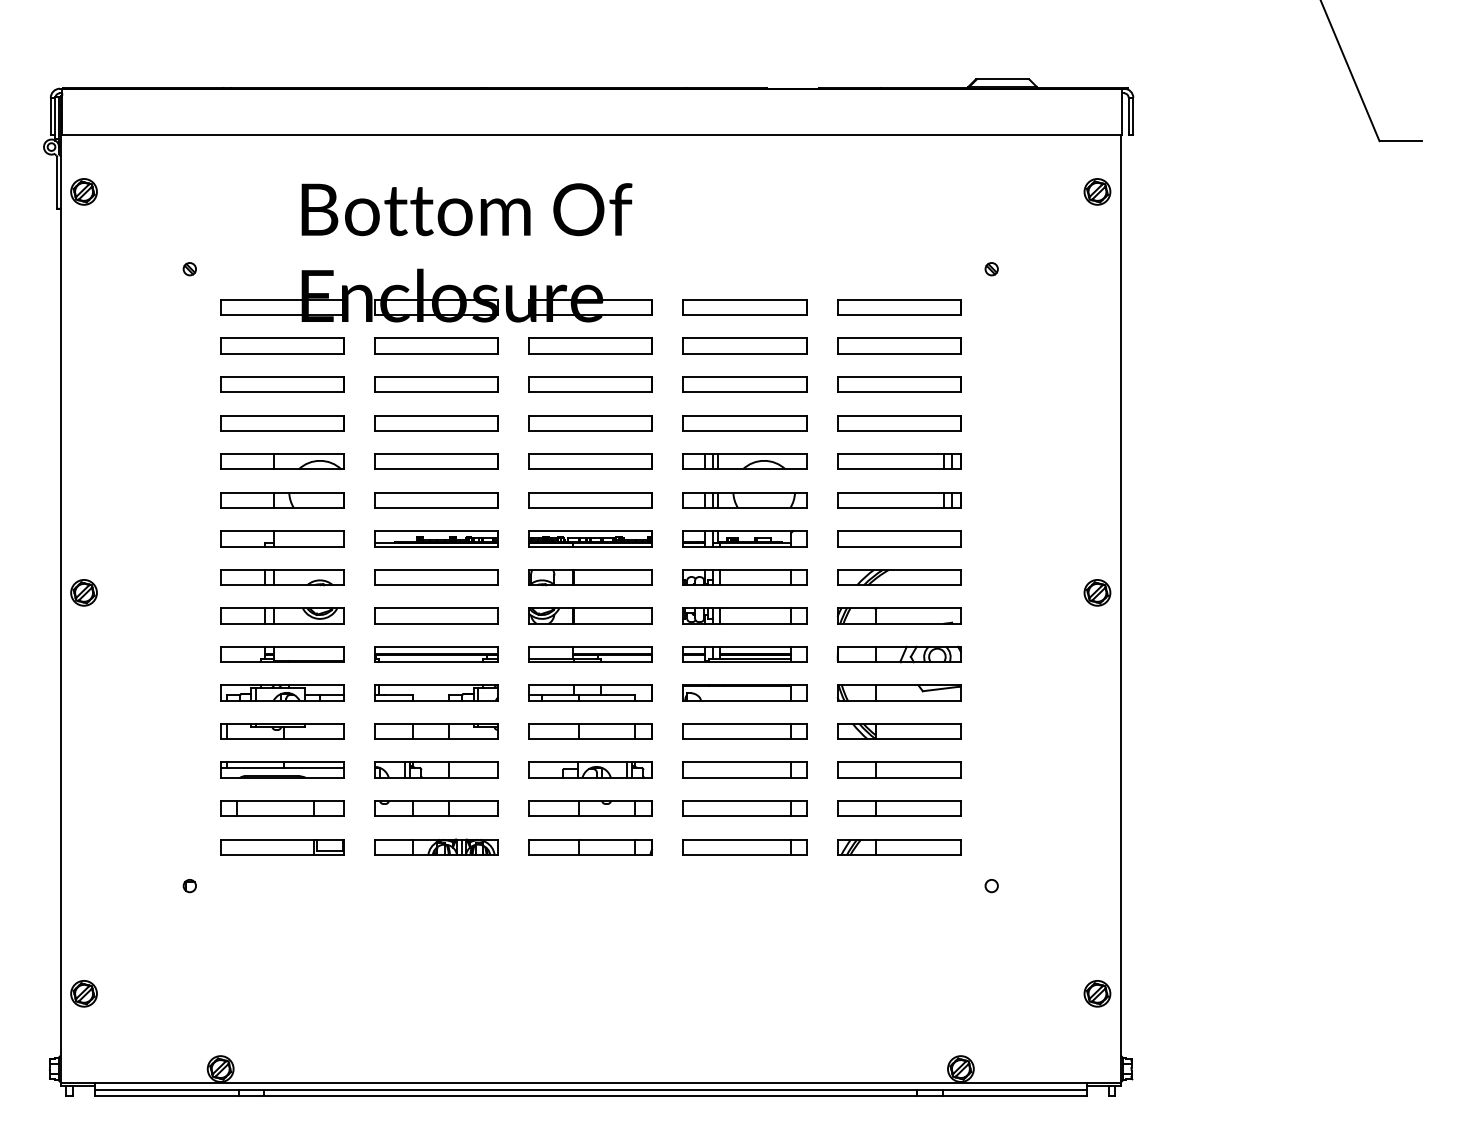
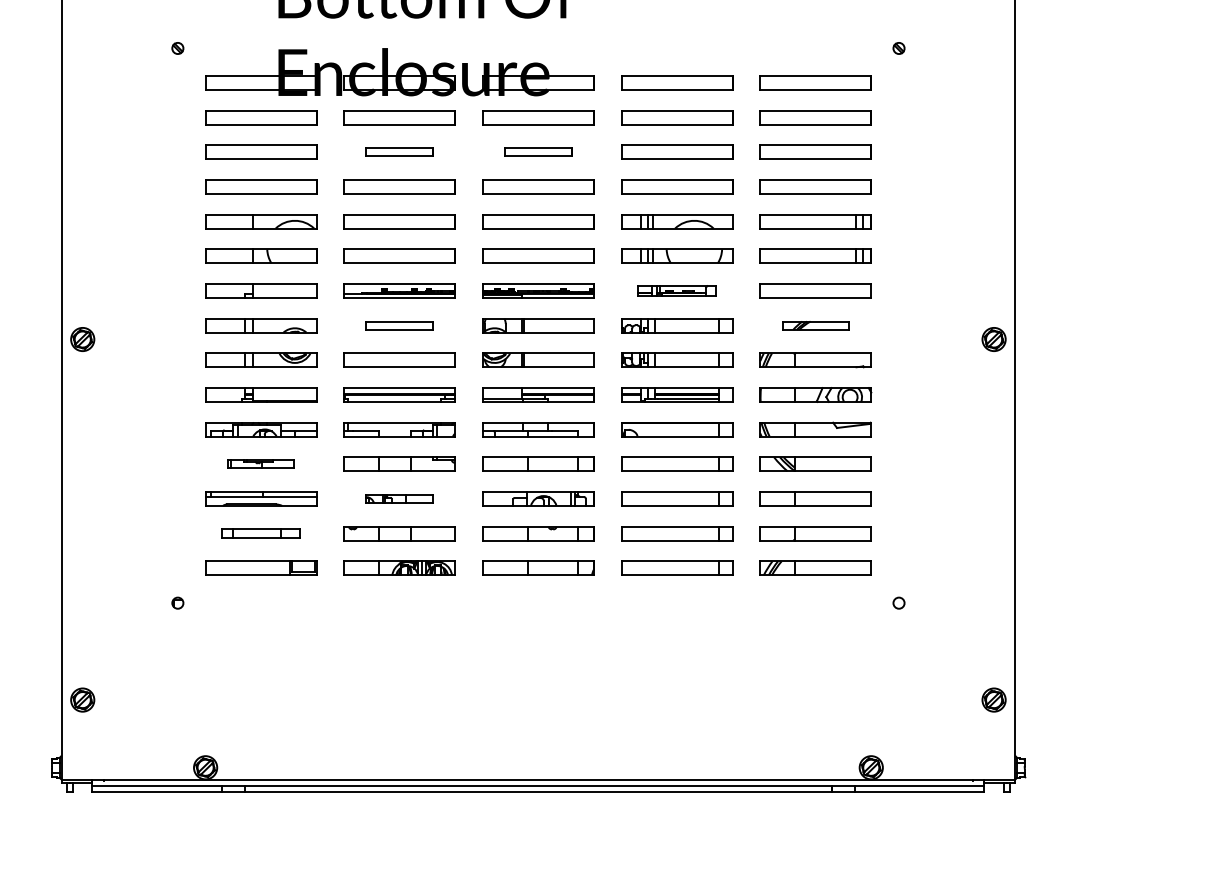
part: (436, 384) -> (399, 152), size x0.6
part: (590, 384) -> (538, 152), size x0.6
part: (744, 538) -> (676, 290), size x0.7
part: (436, 577) -> (399, 325), size x0.6
part: (899, 577) -> (816, 325), size x0.6
part: (282, 731) -> (261, 464), size x0.6
part: (436, 769) -> (399, 498), size x0.6
part: (282, 808) -> (261, 533), size x0.7

